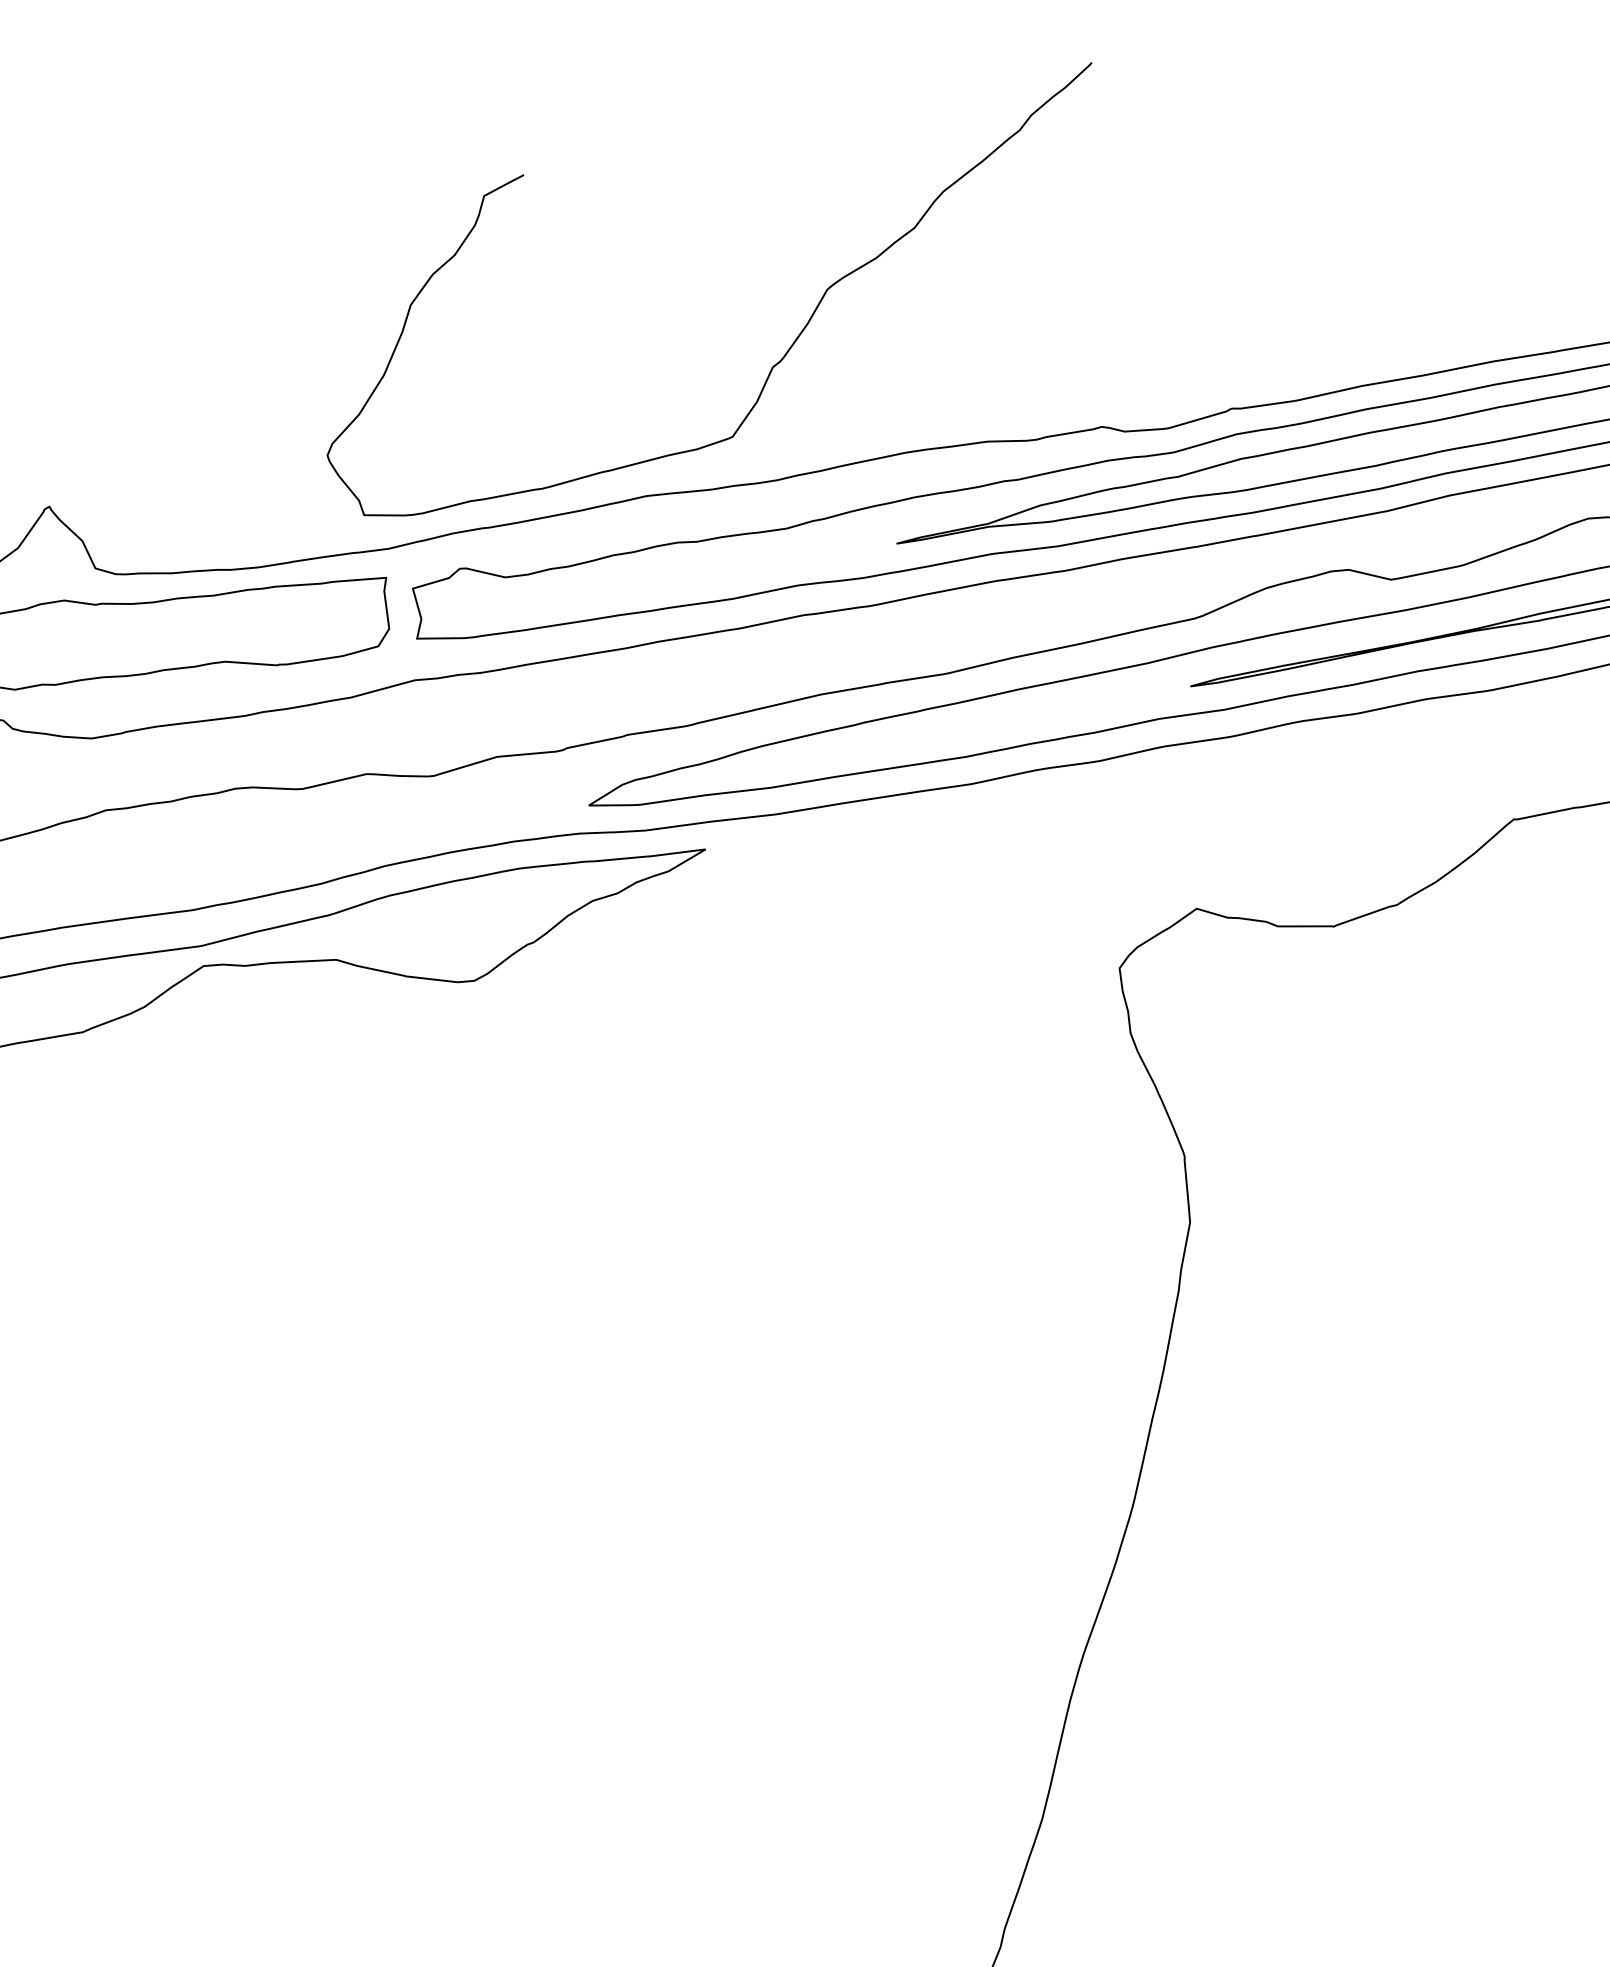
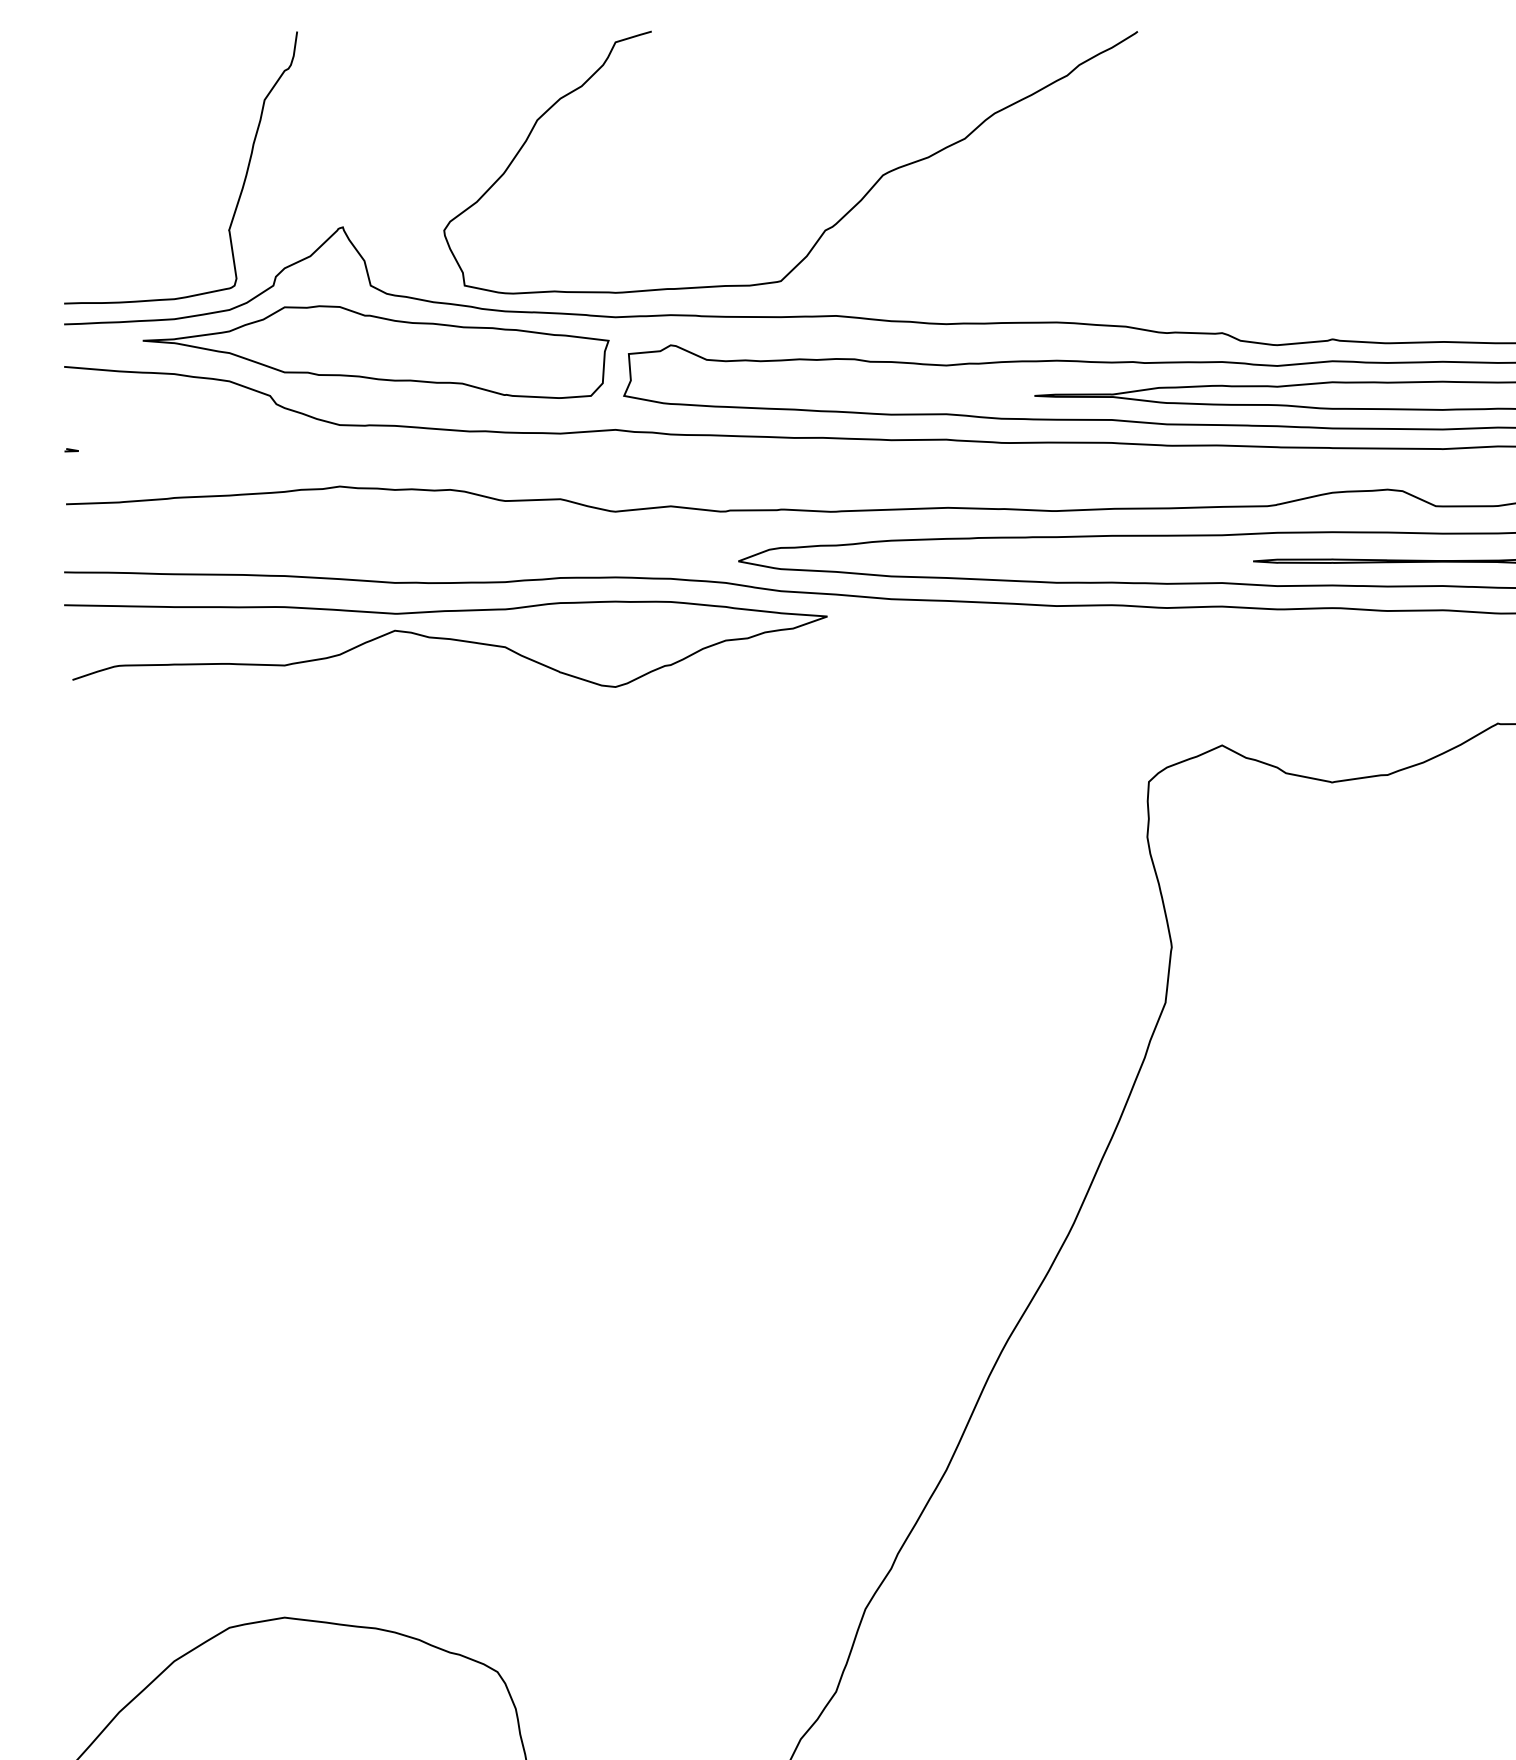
curve: (790, 345) -> (843, 215), moved

